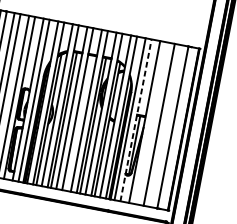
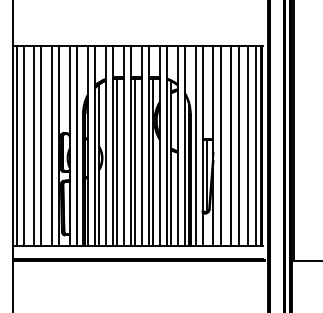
line: (135, 120) -> (202, 145), dashed -> solid
line: (79, 122) -> (135, 161), added
line: (150, 122) -> (220, 145), added
line: (165, 125) -> (238, 145), added
line: (178, 128) -> (255, 145), added

